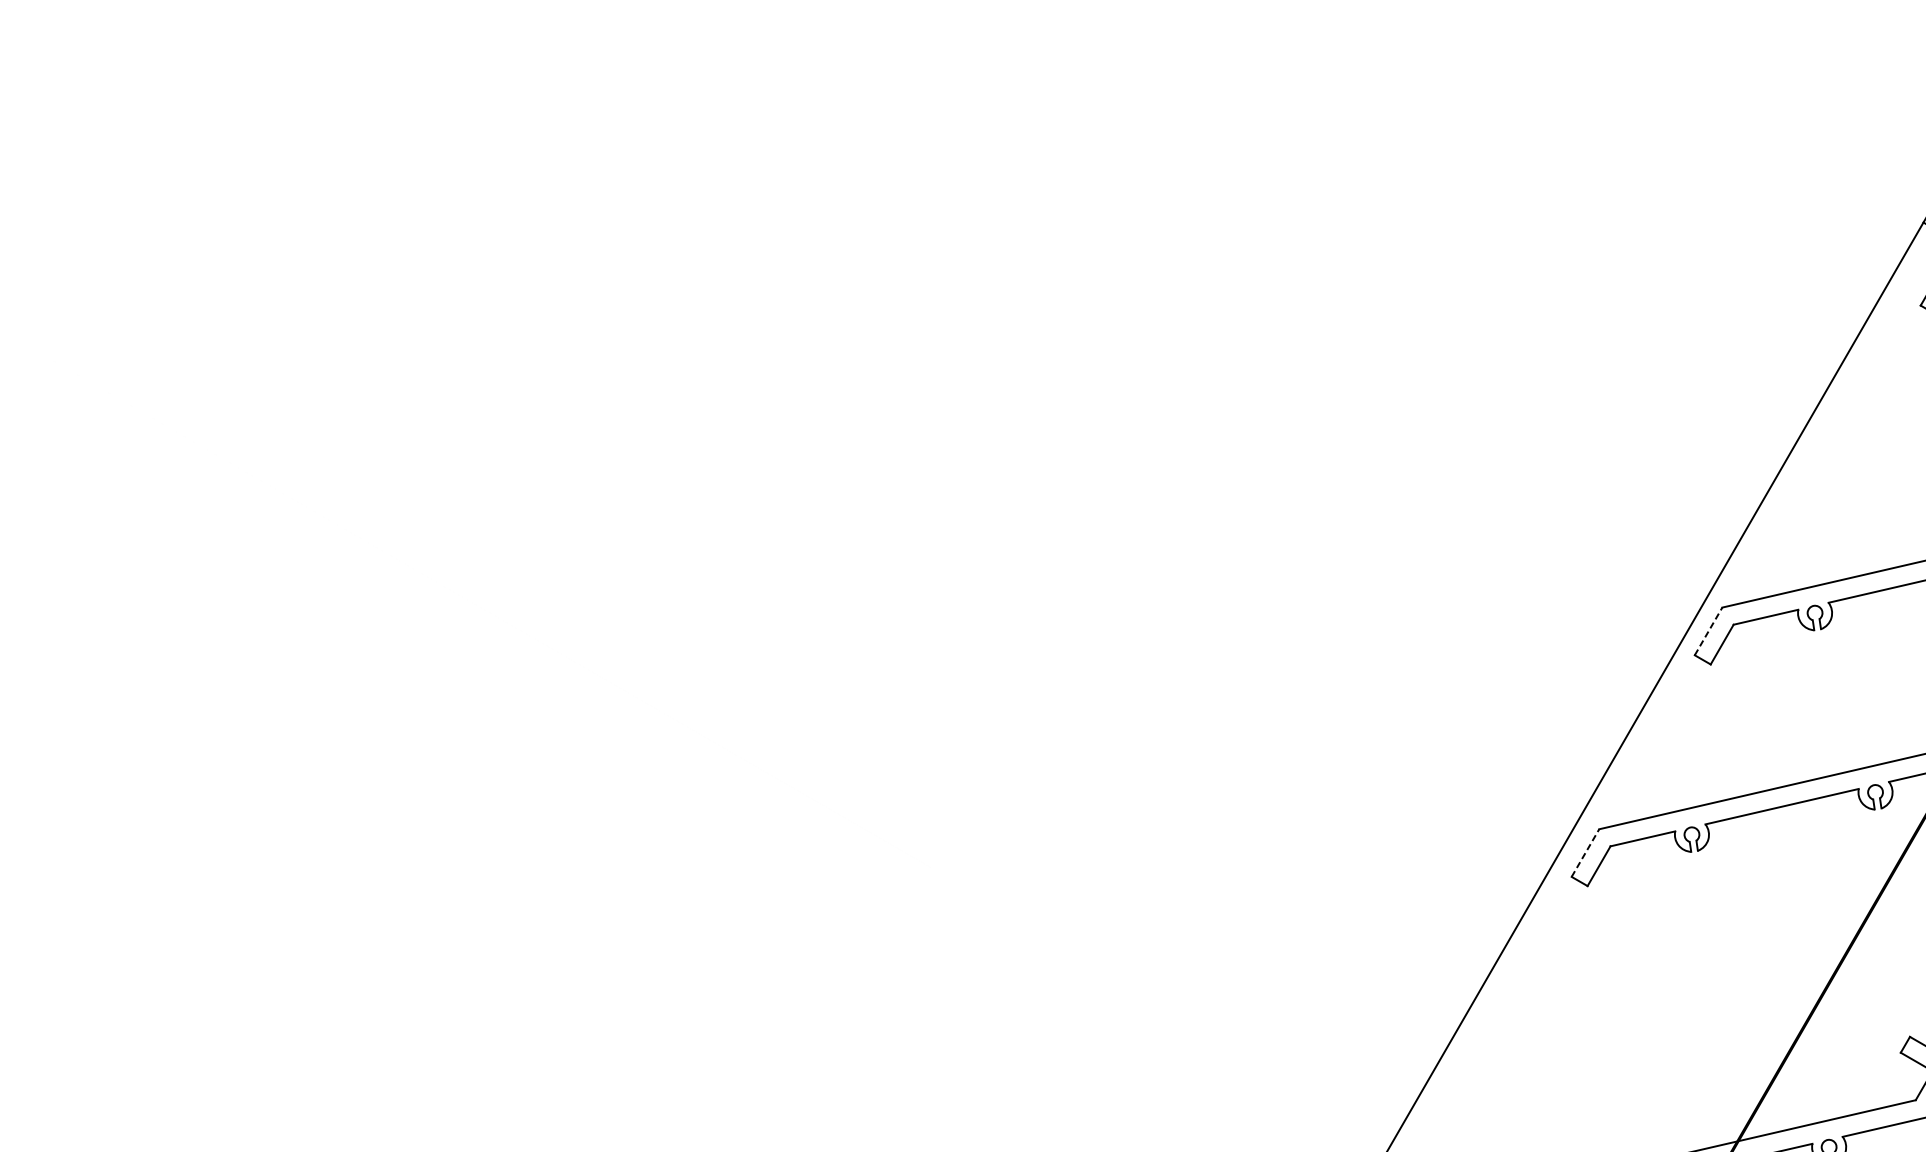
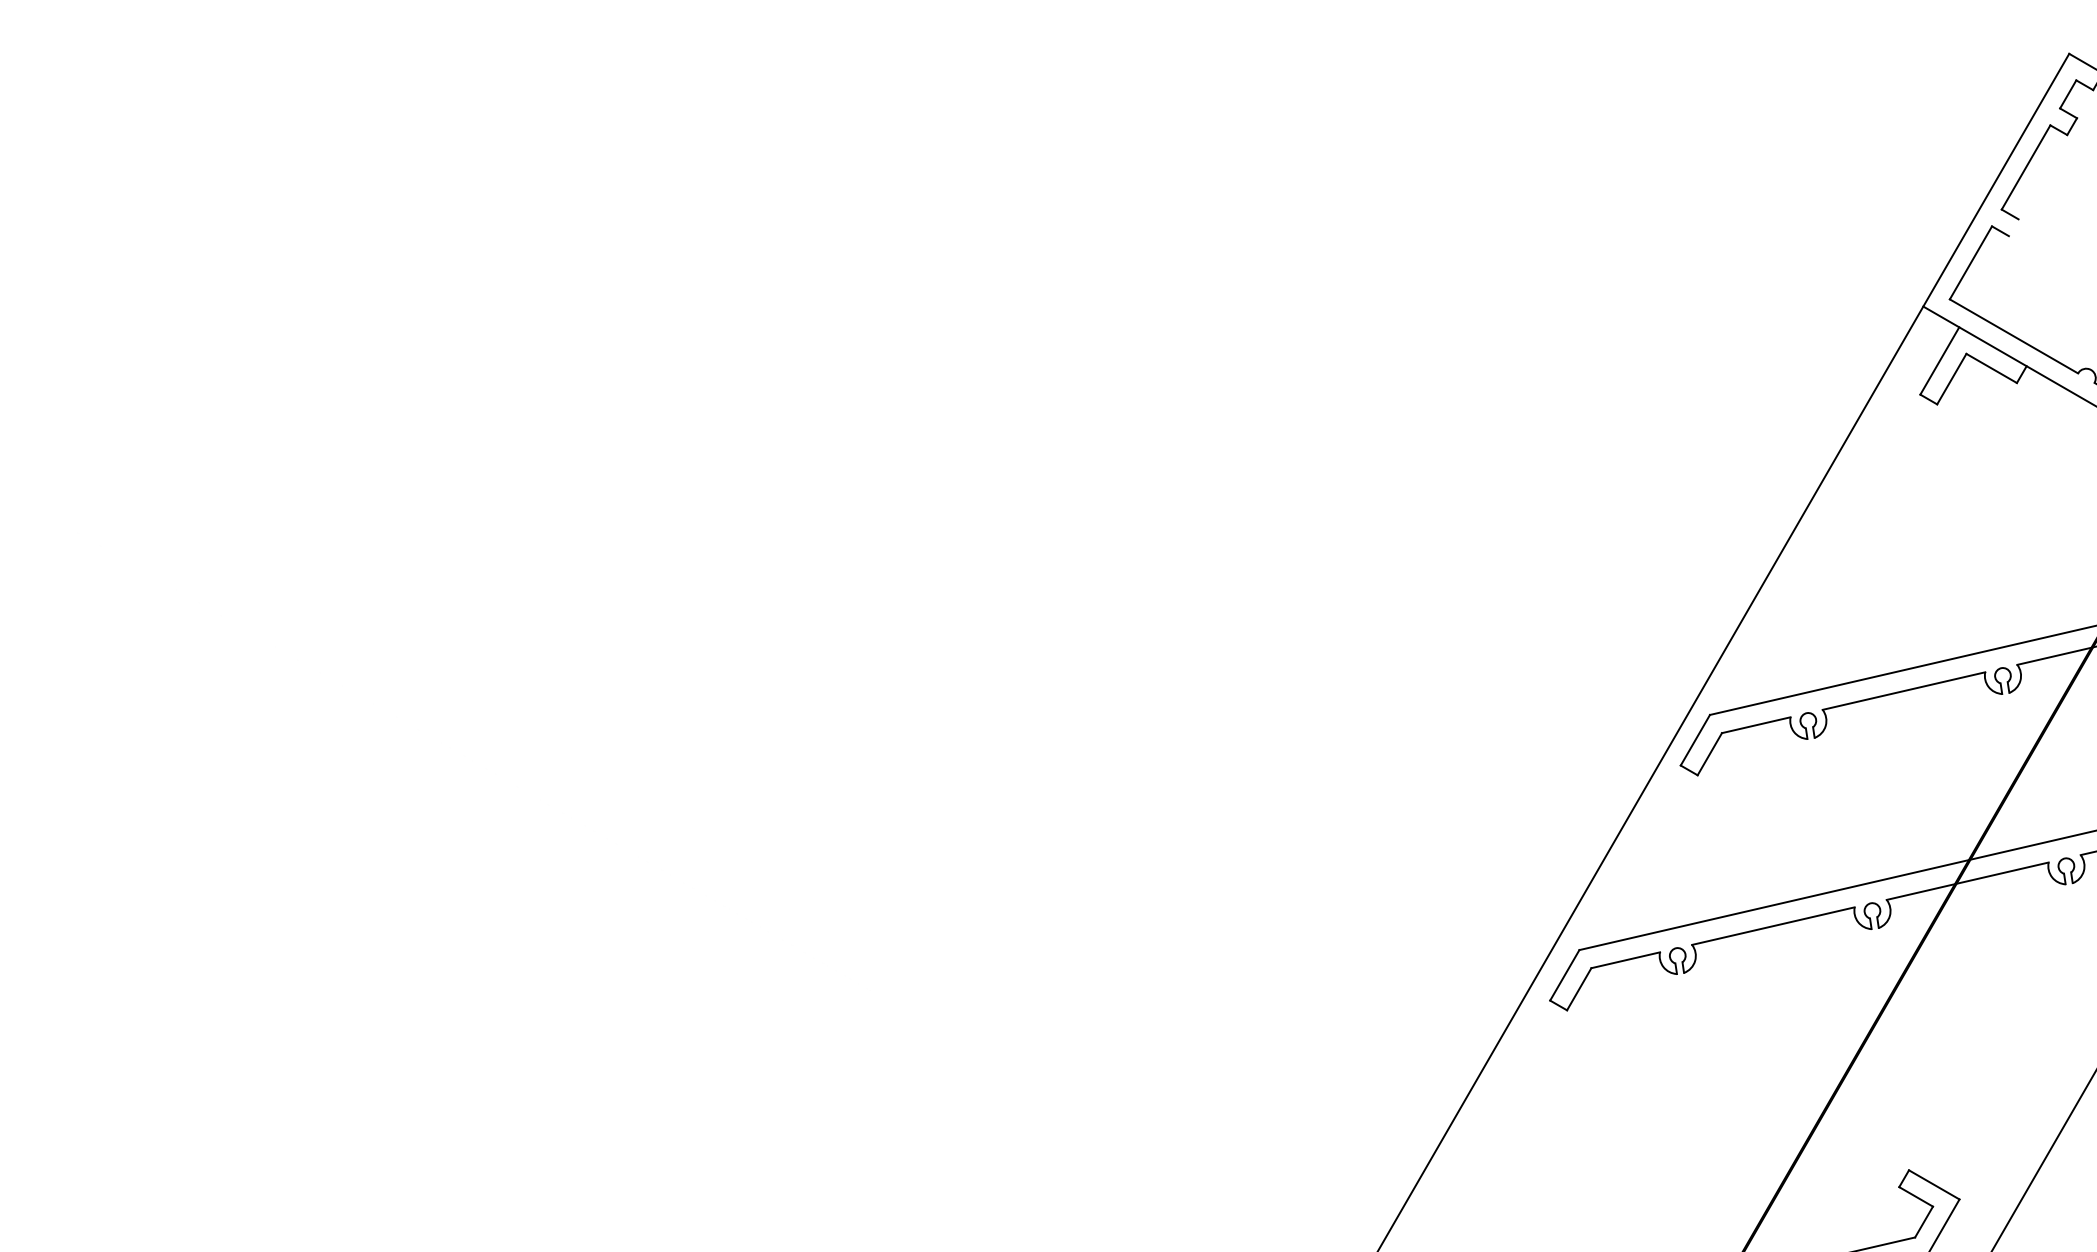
line: (1708, 630) -> (1695, 739), dashed -> solid
line: (1586, 852) -> (1565, 974), dashed -> solid

